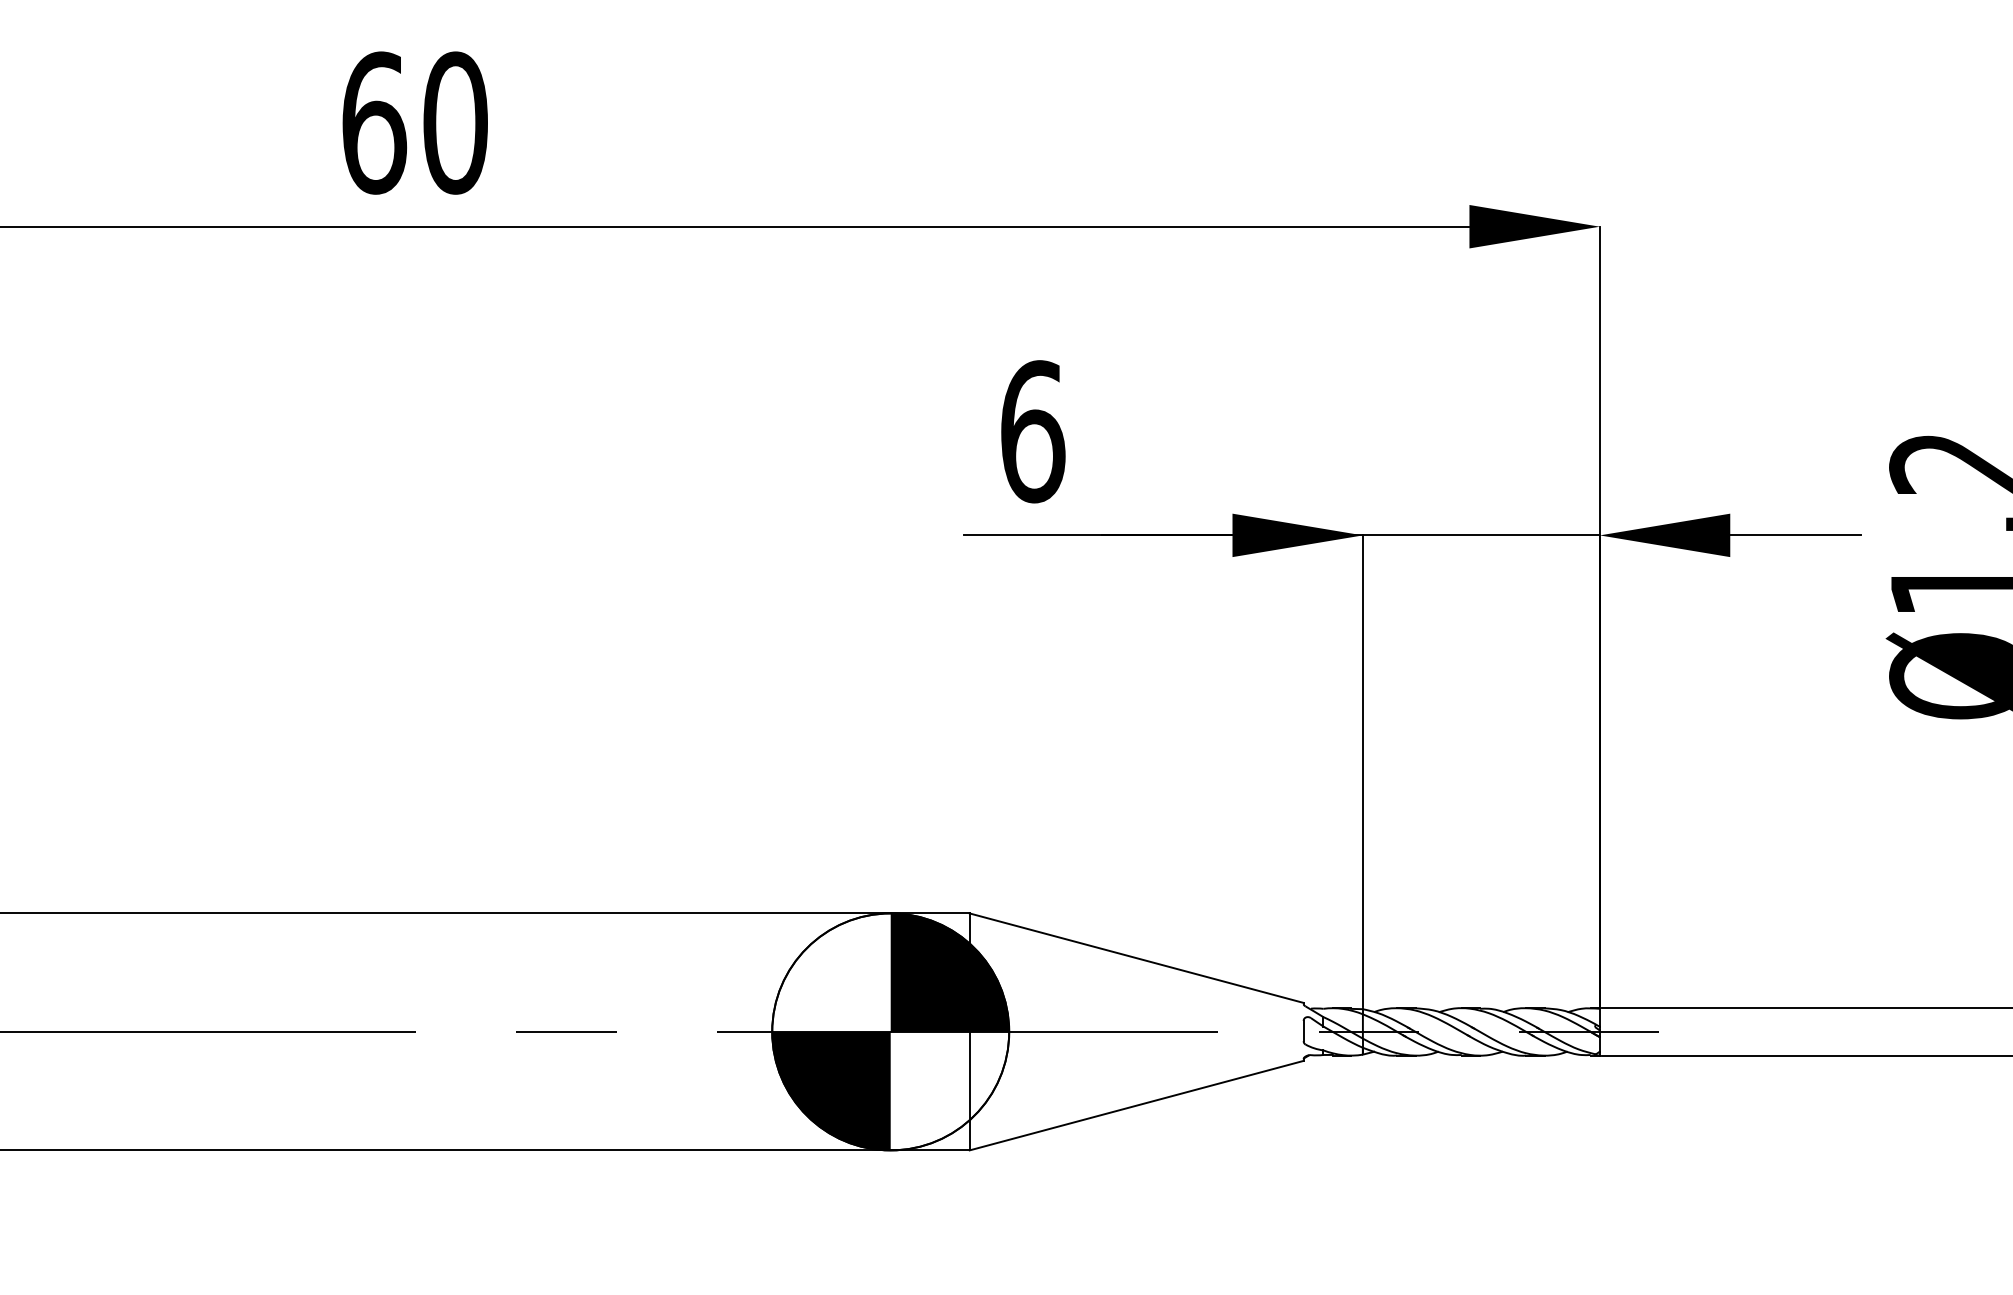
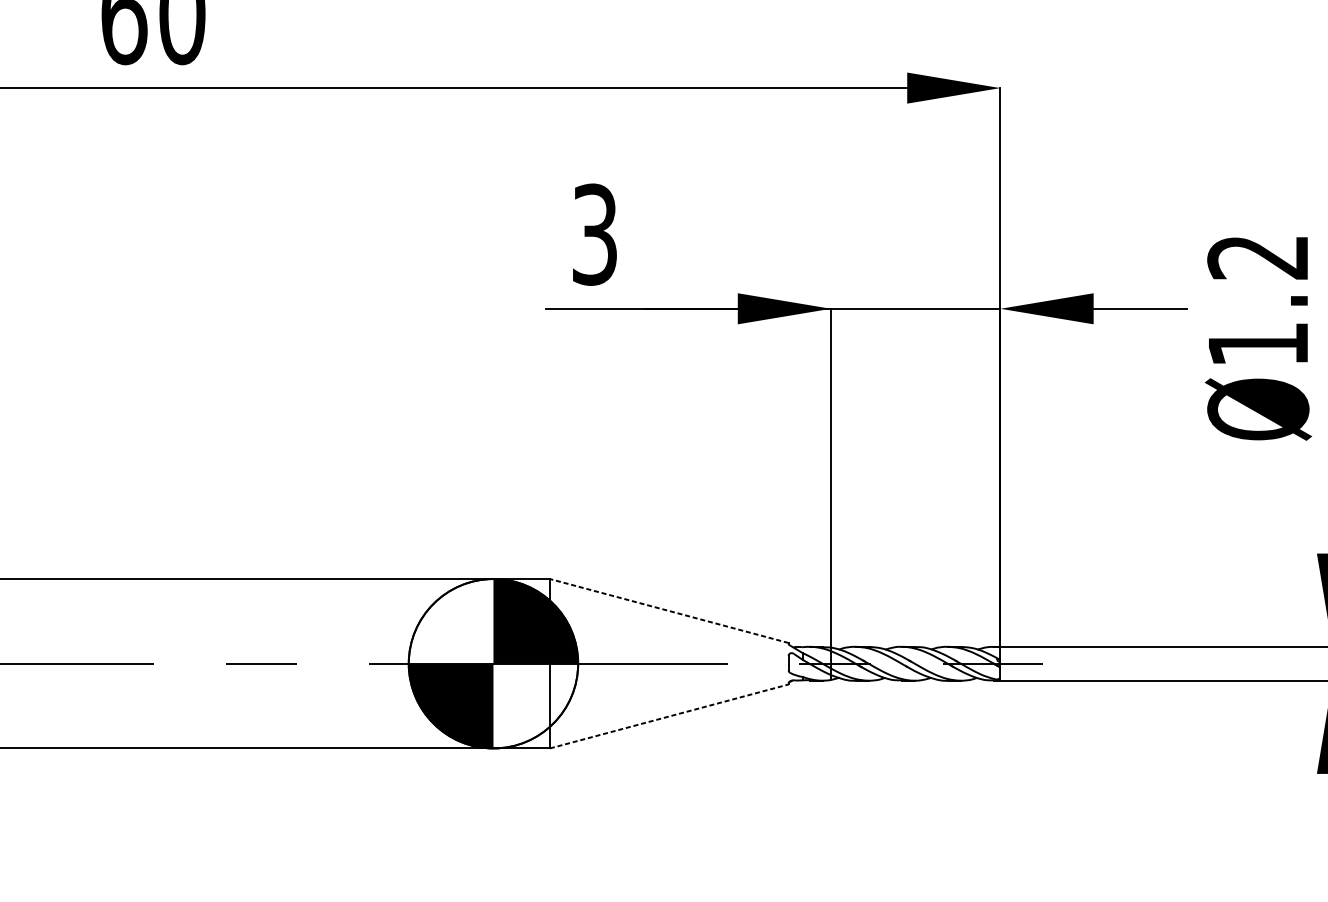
text: (1033, 431) -> (595, 234), 6 -> 3
line: (1136, 958) -> (669, 611), solid -> dashed
line: (1136, 1105) -> (669, 716), solid -> dashed

